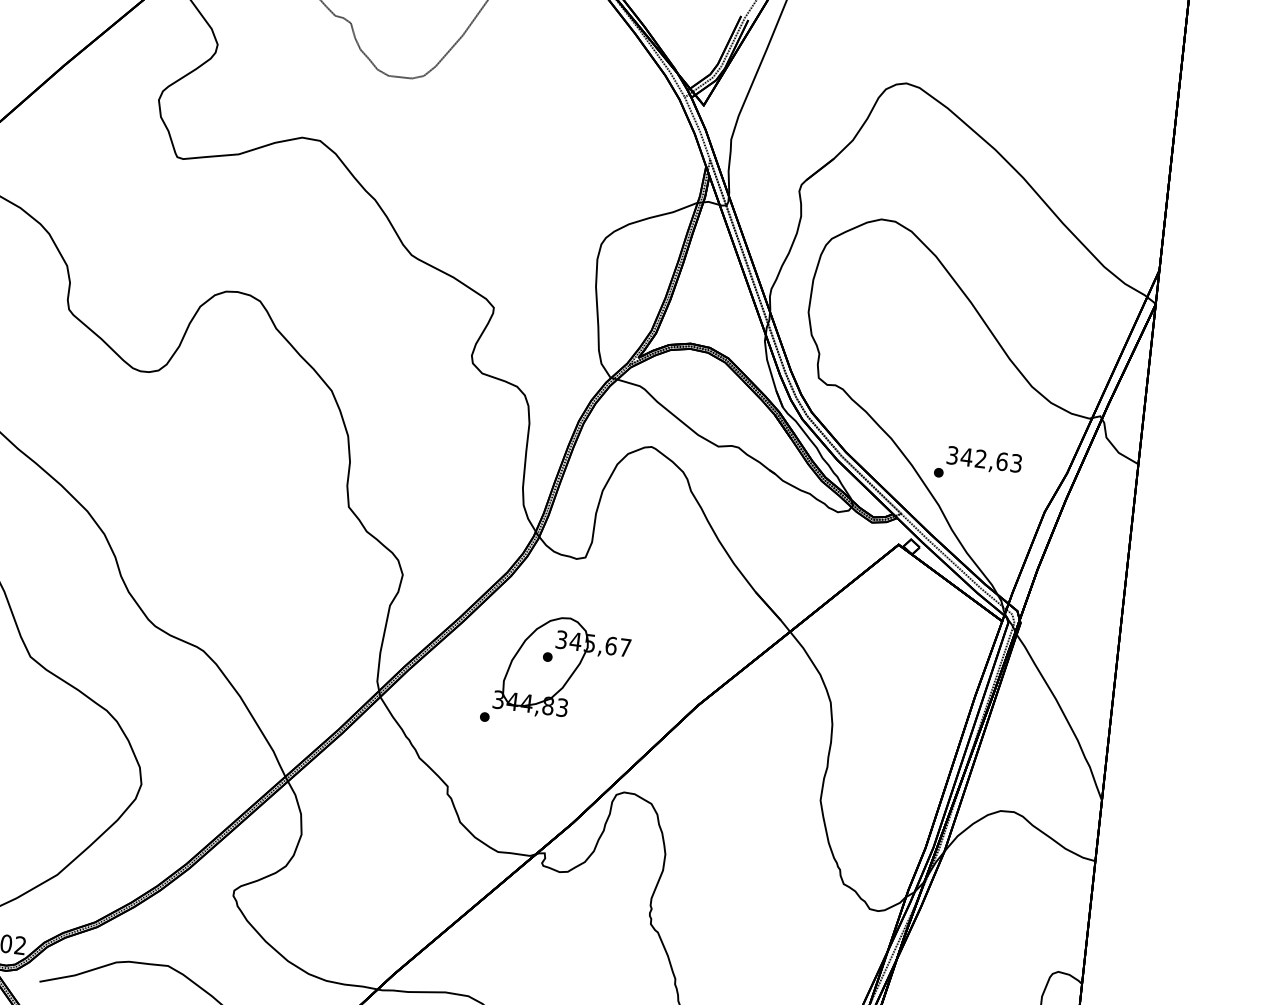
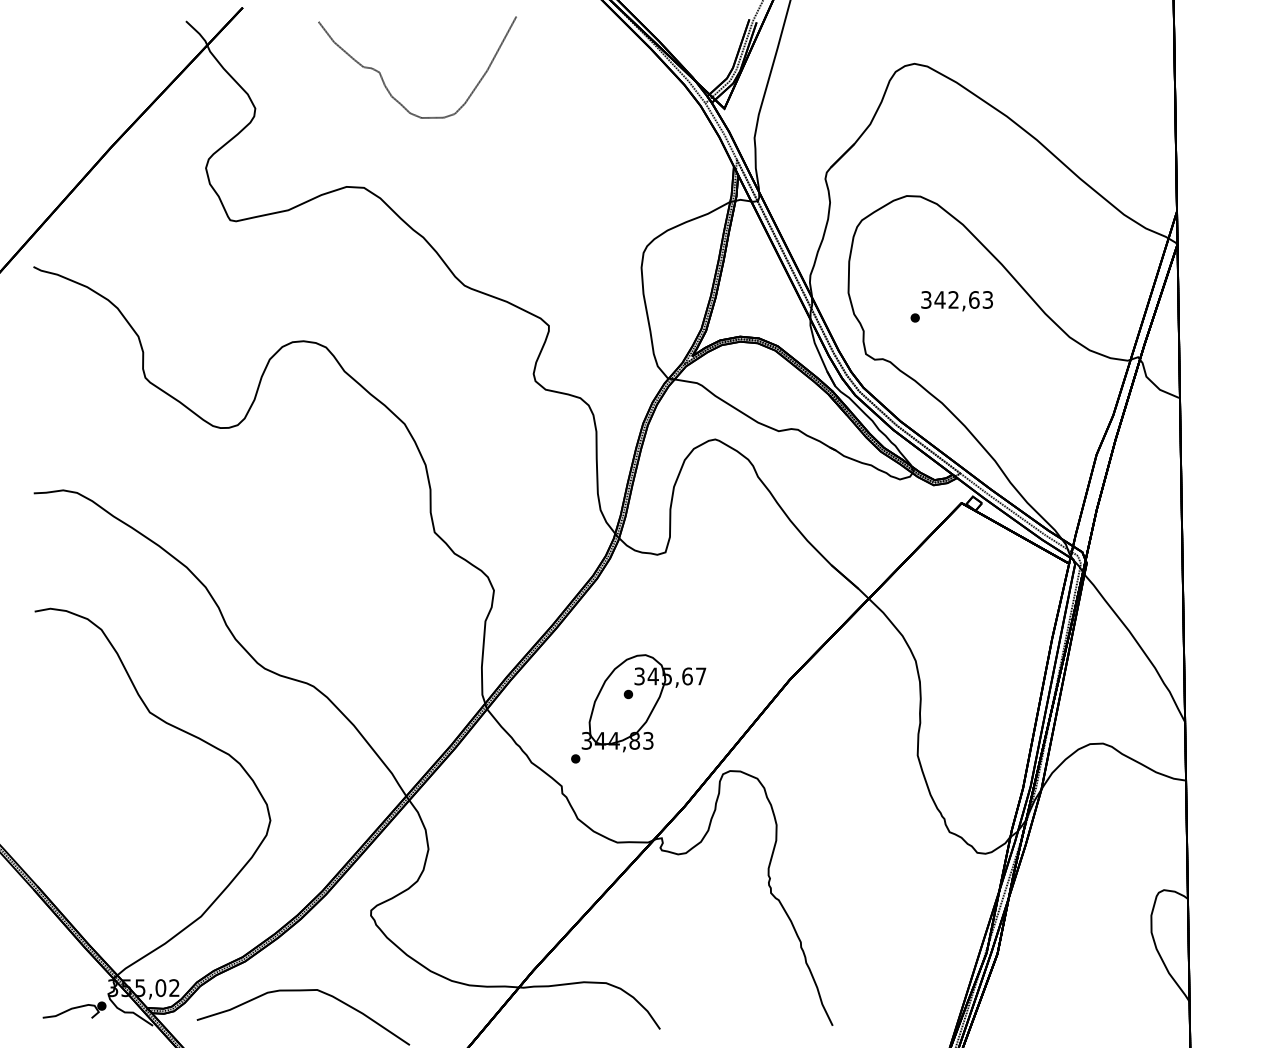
text: (977, 465) -> (951, 306), moved
part: (556, 672) -> (638, 708), moved

